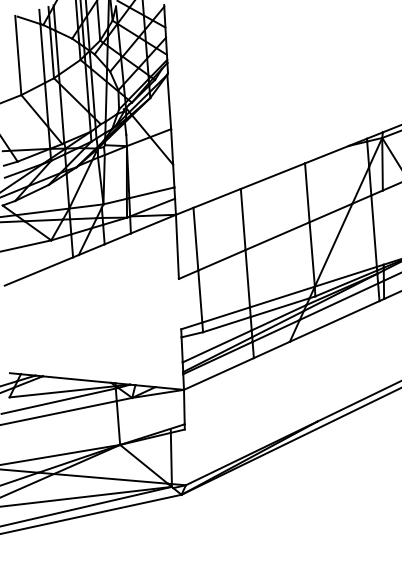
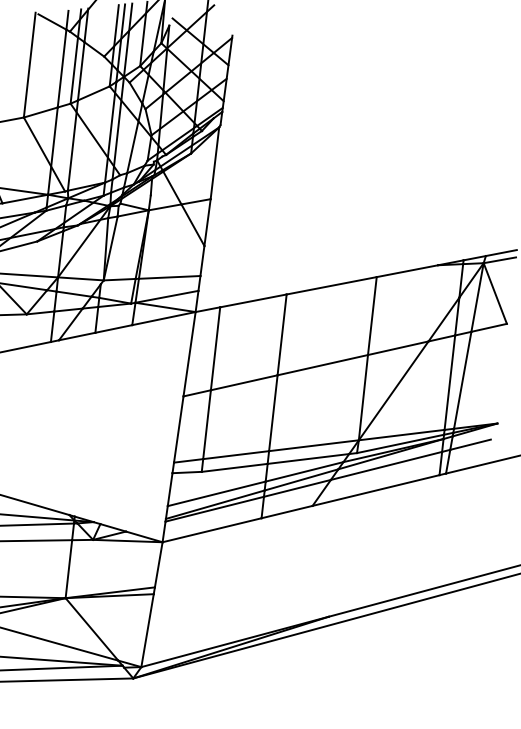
line: (382, 227) -> (461, 379), added
line: (179, 303) -> (178, 428), added
line: (170, 457) -> (146, 630), moved

